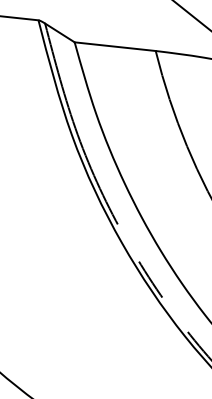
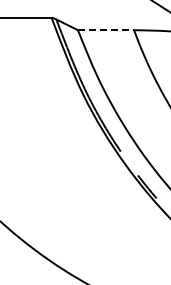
line: (115, 47) -> (106, 30), solid -> dashed

